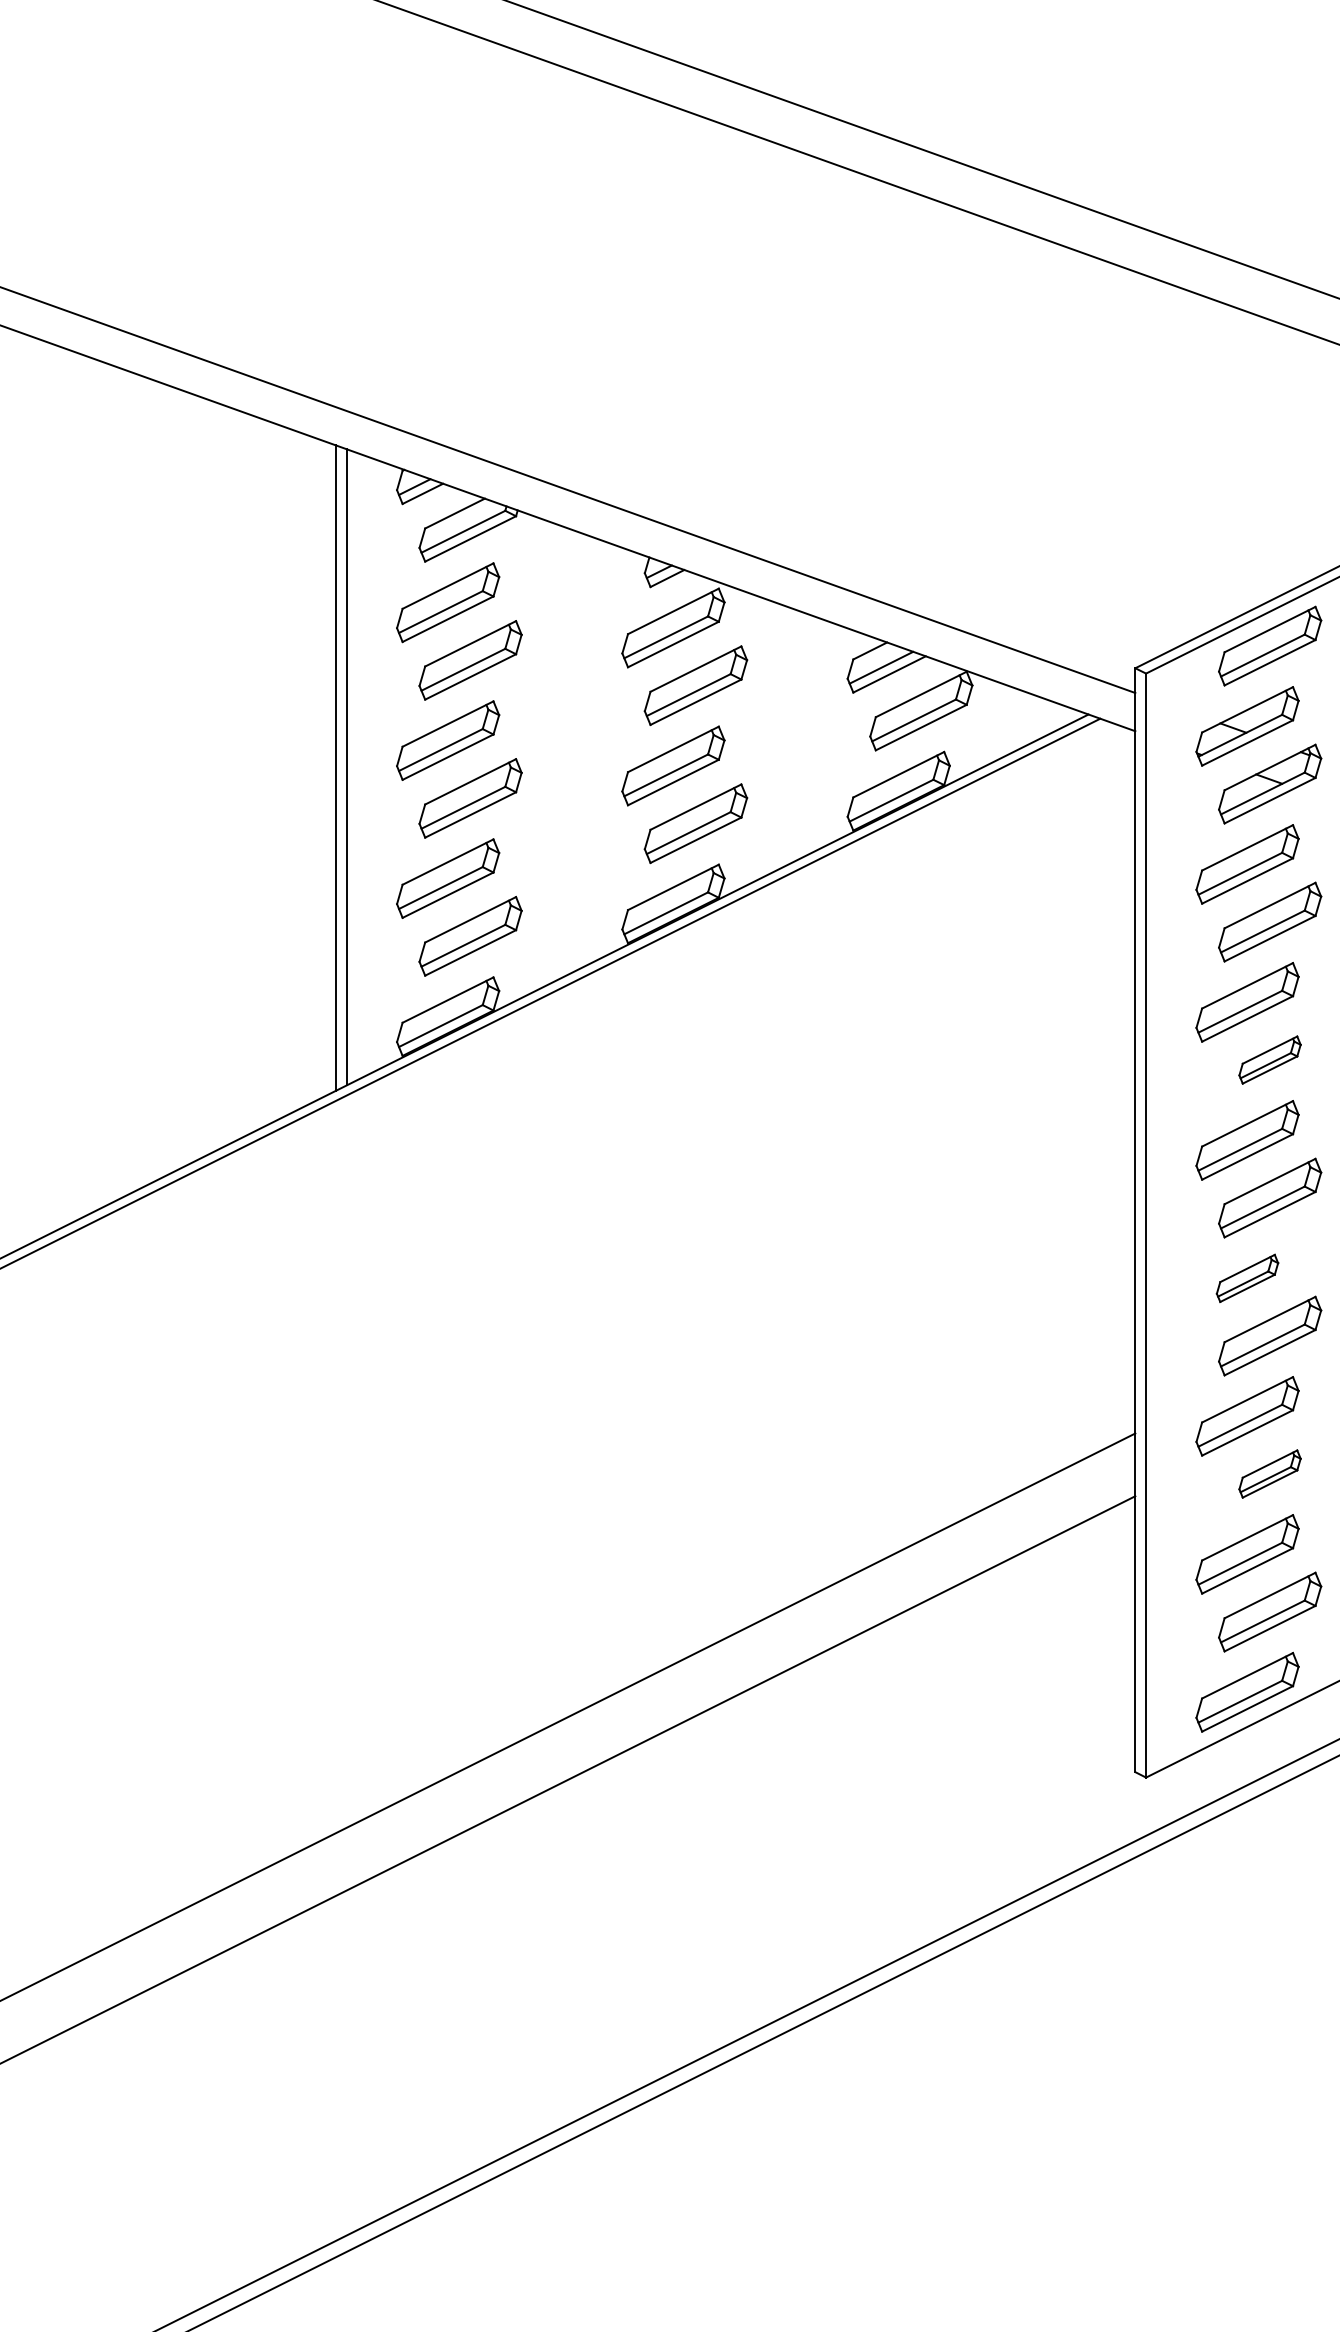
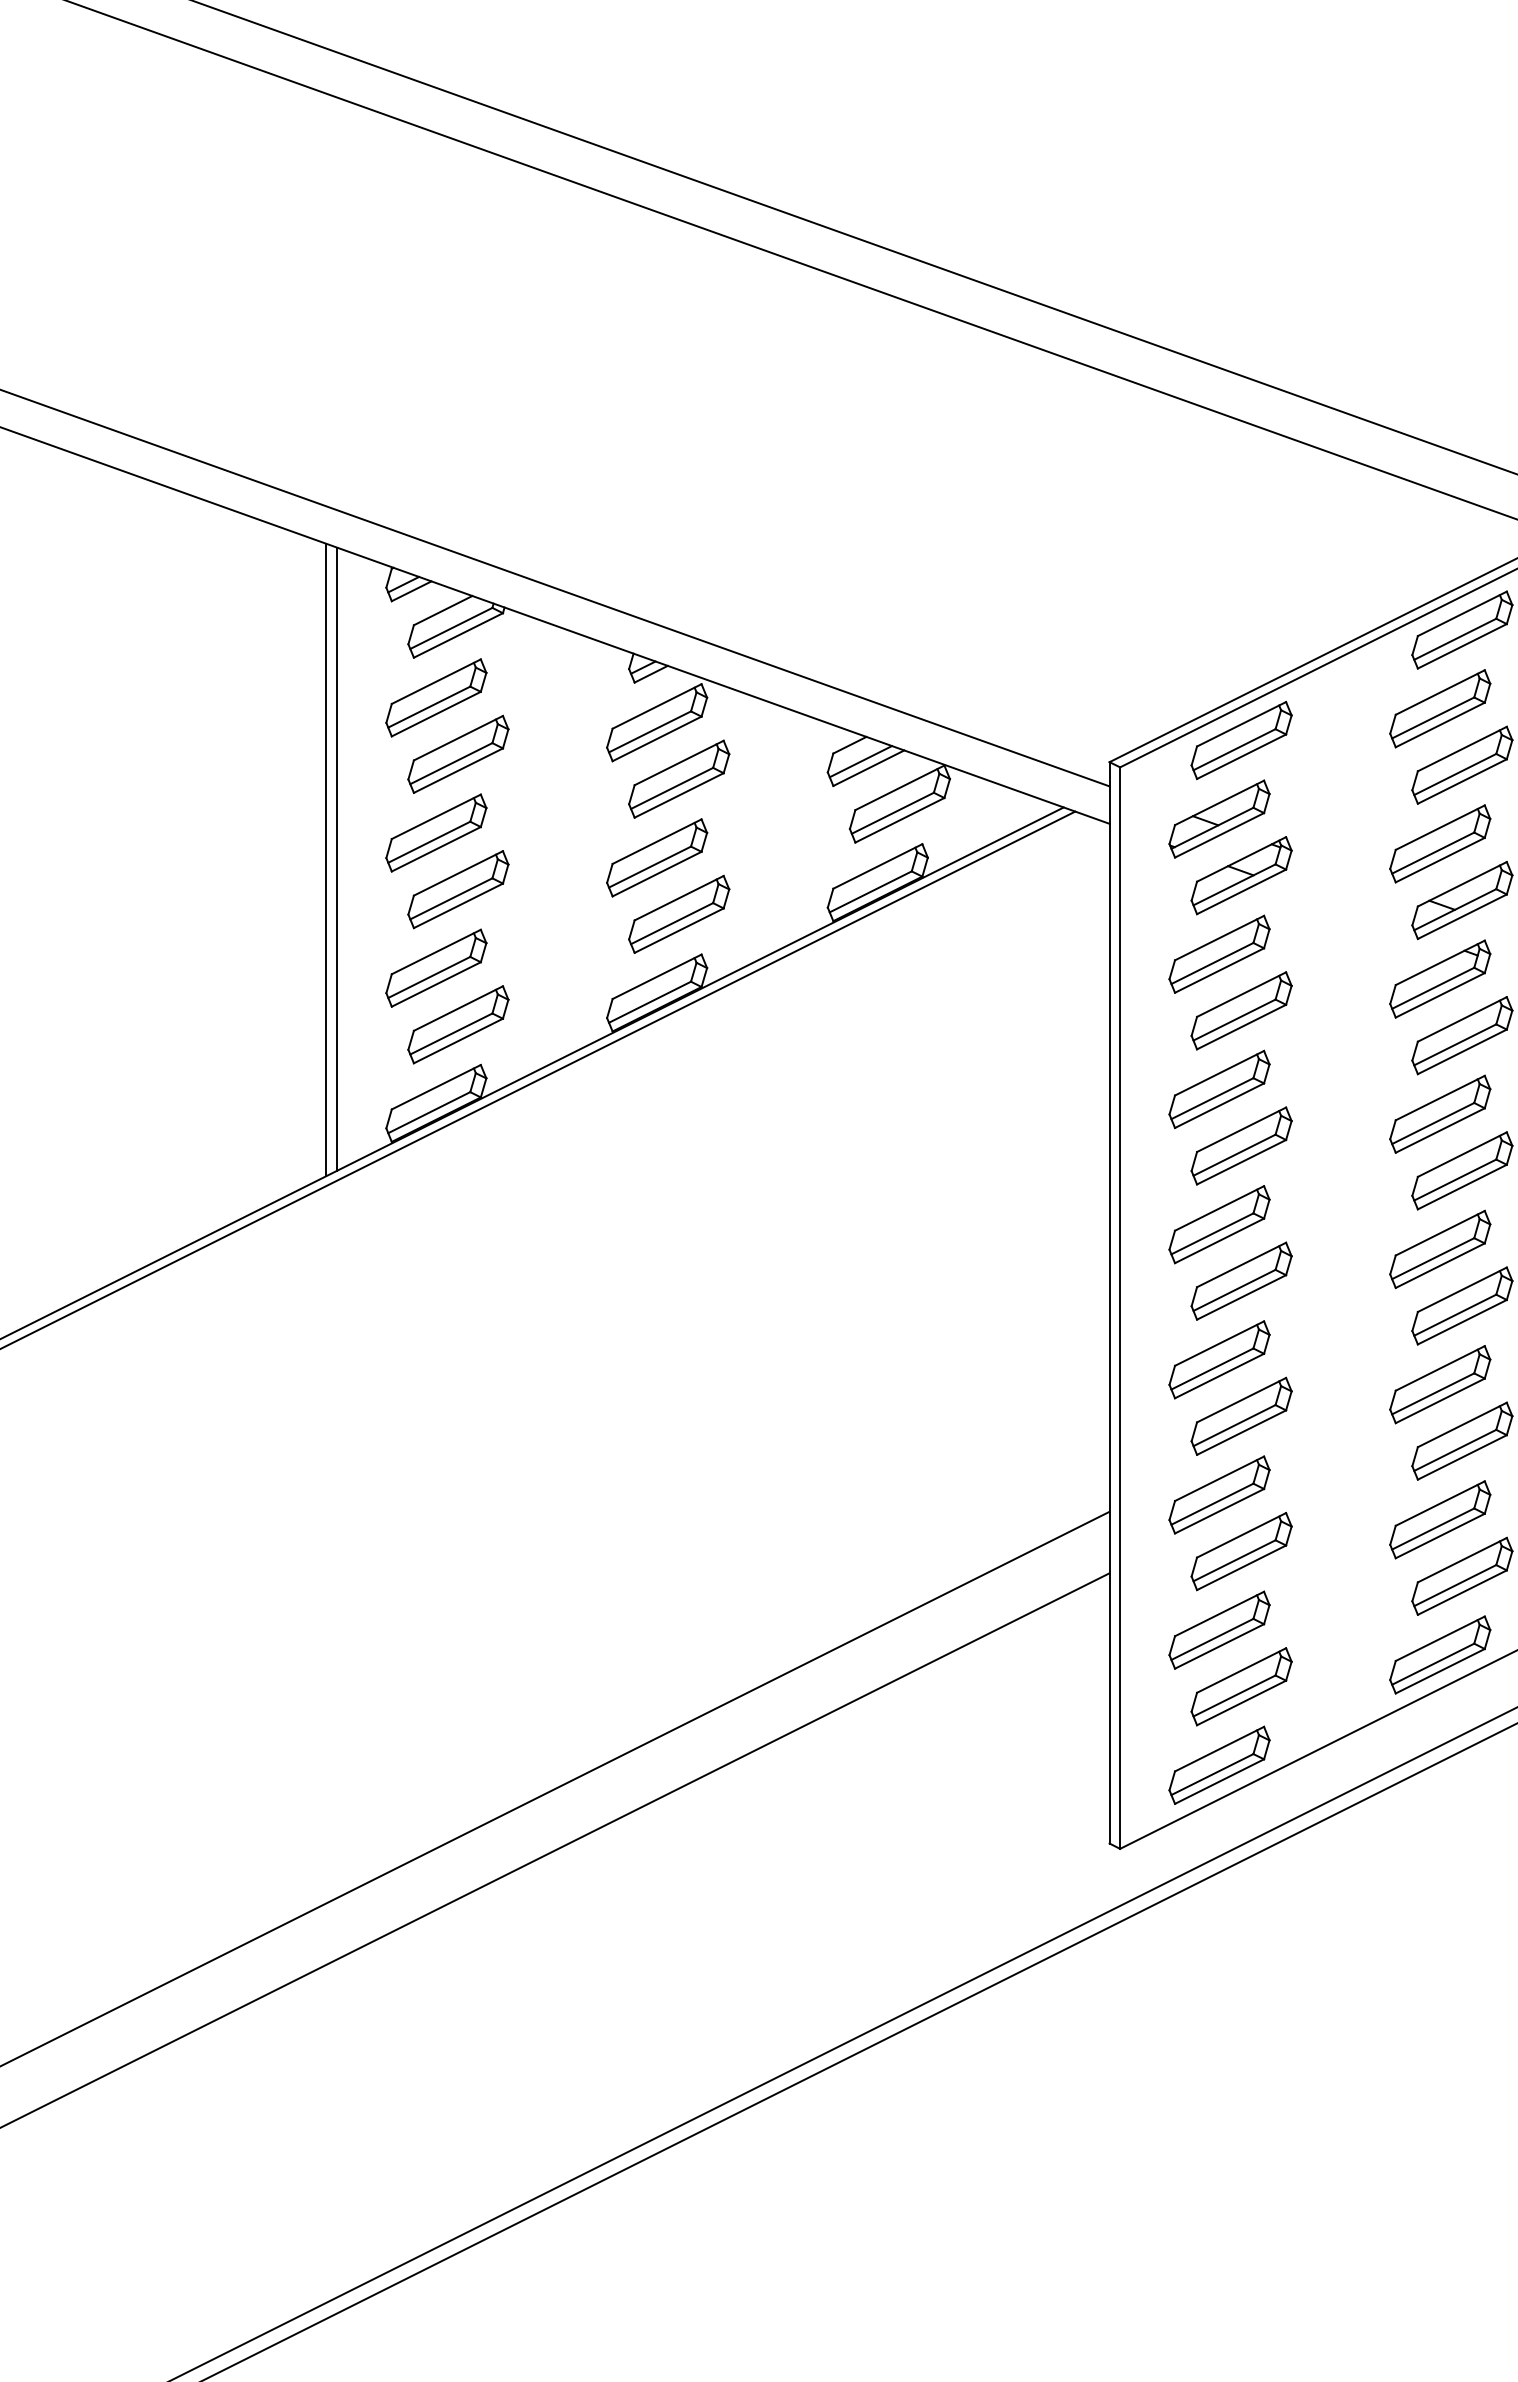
part: (1269, 1059) -> (1241, 1145), size x1.67
part: (1247, 1278) -> (1219, 1359), size x1.67
part: (1269, 1474) -> (1241, 1551), size x1.67

